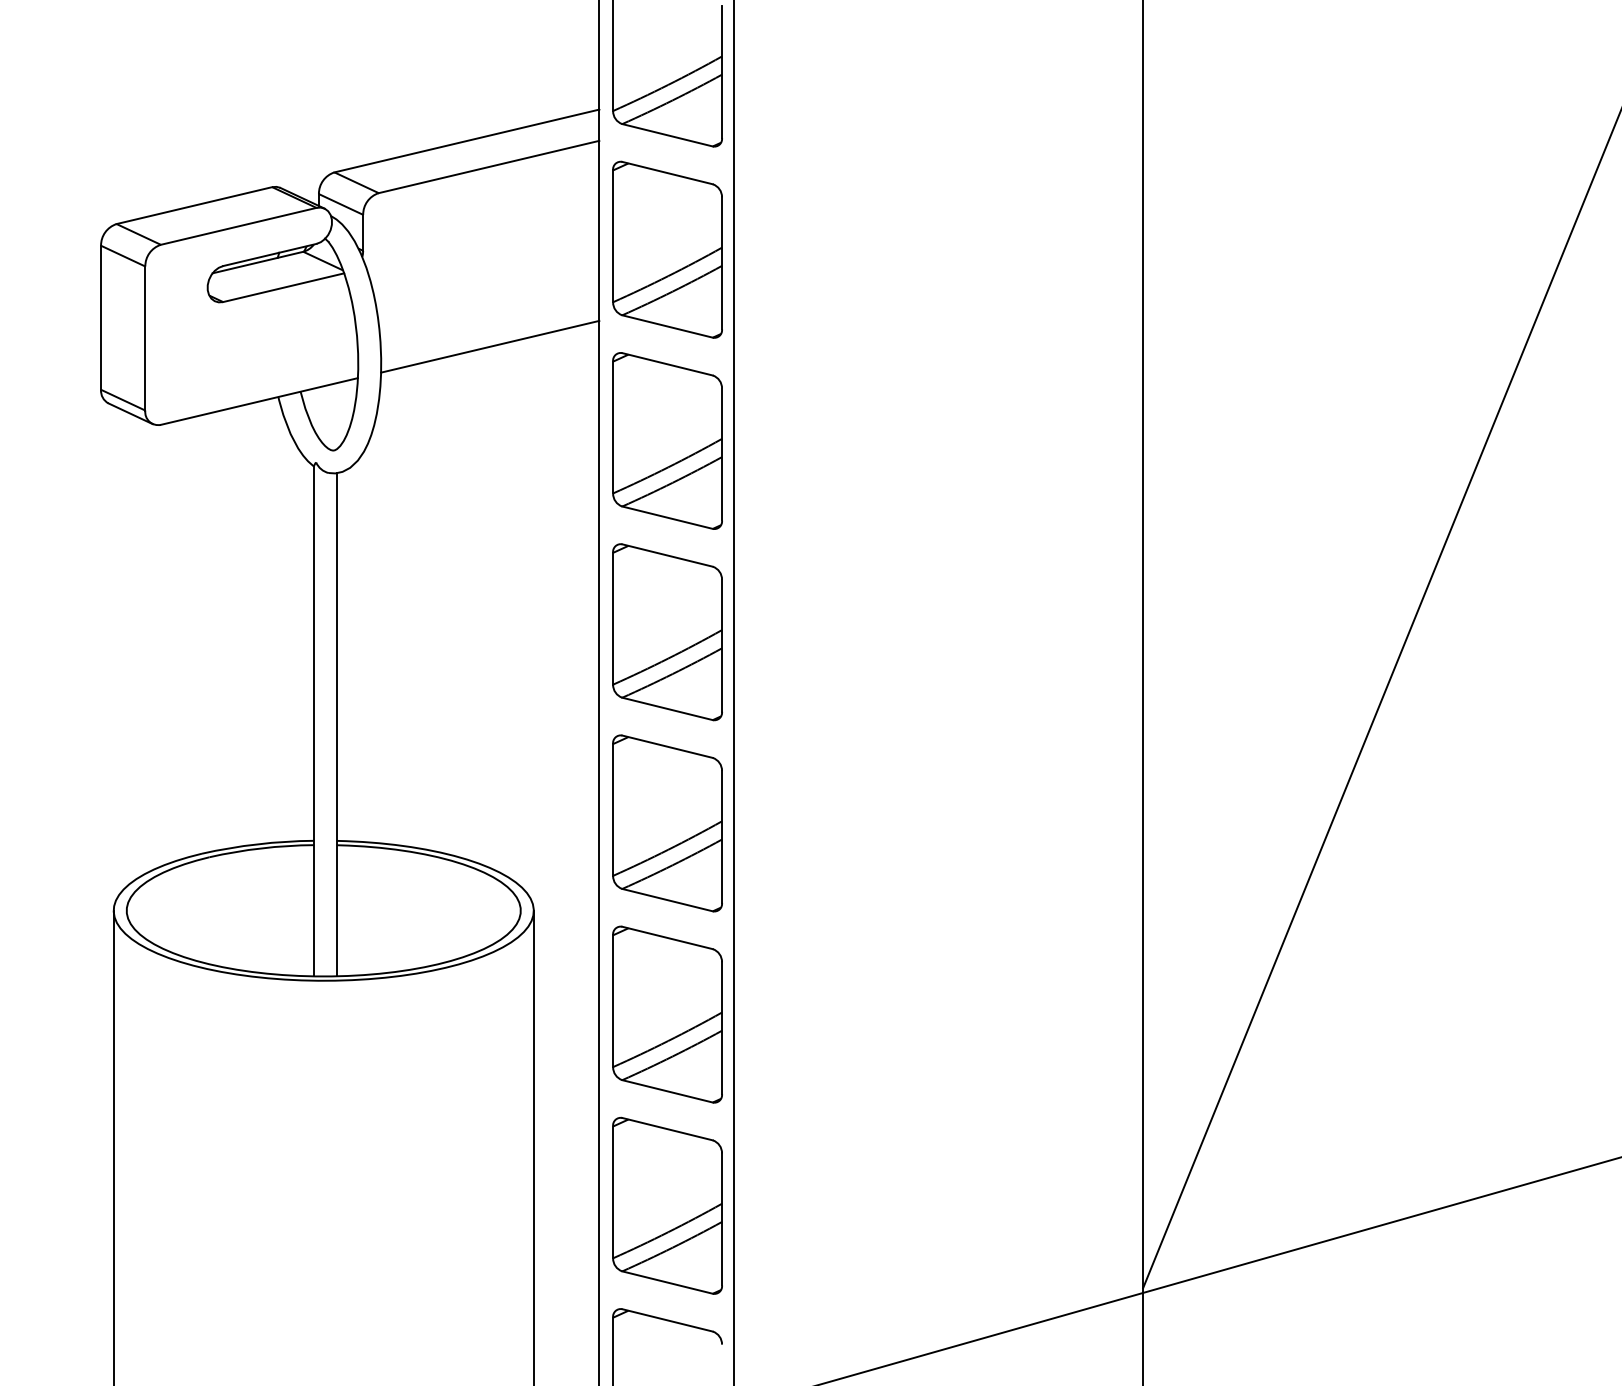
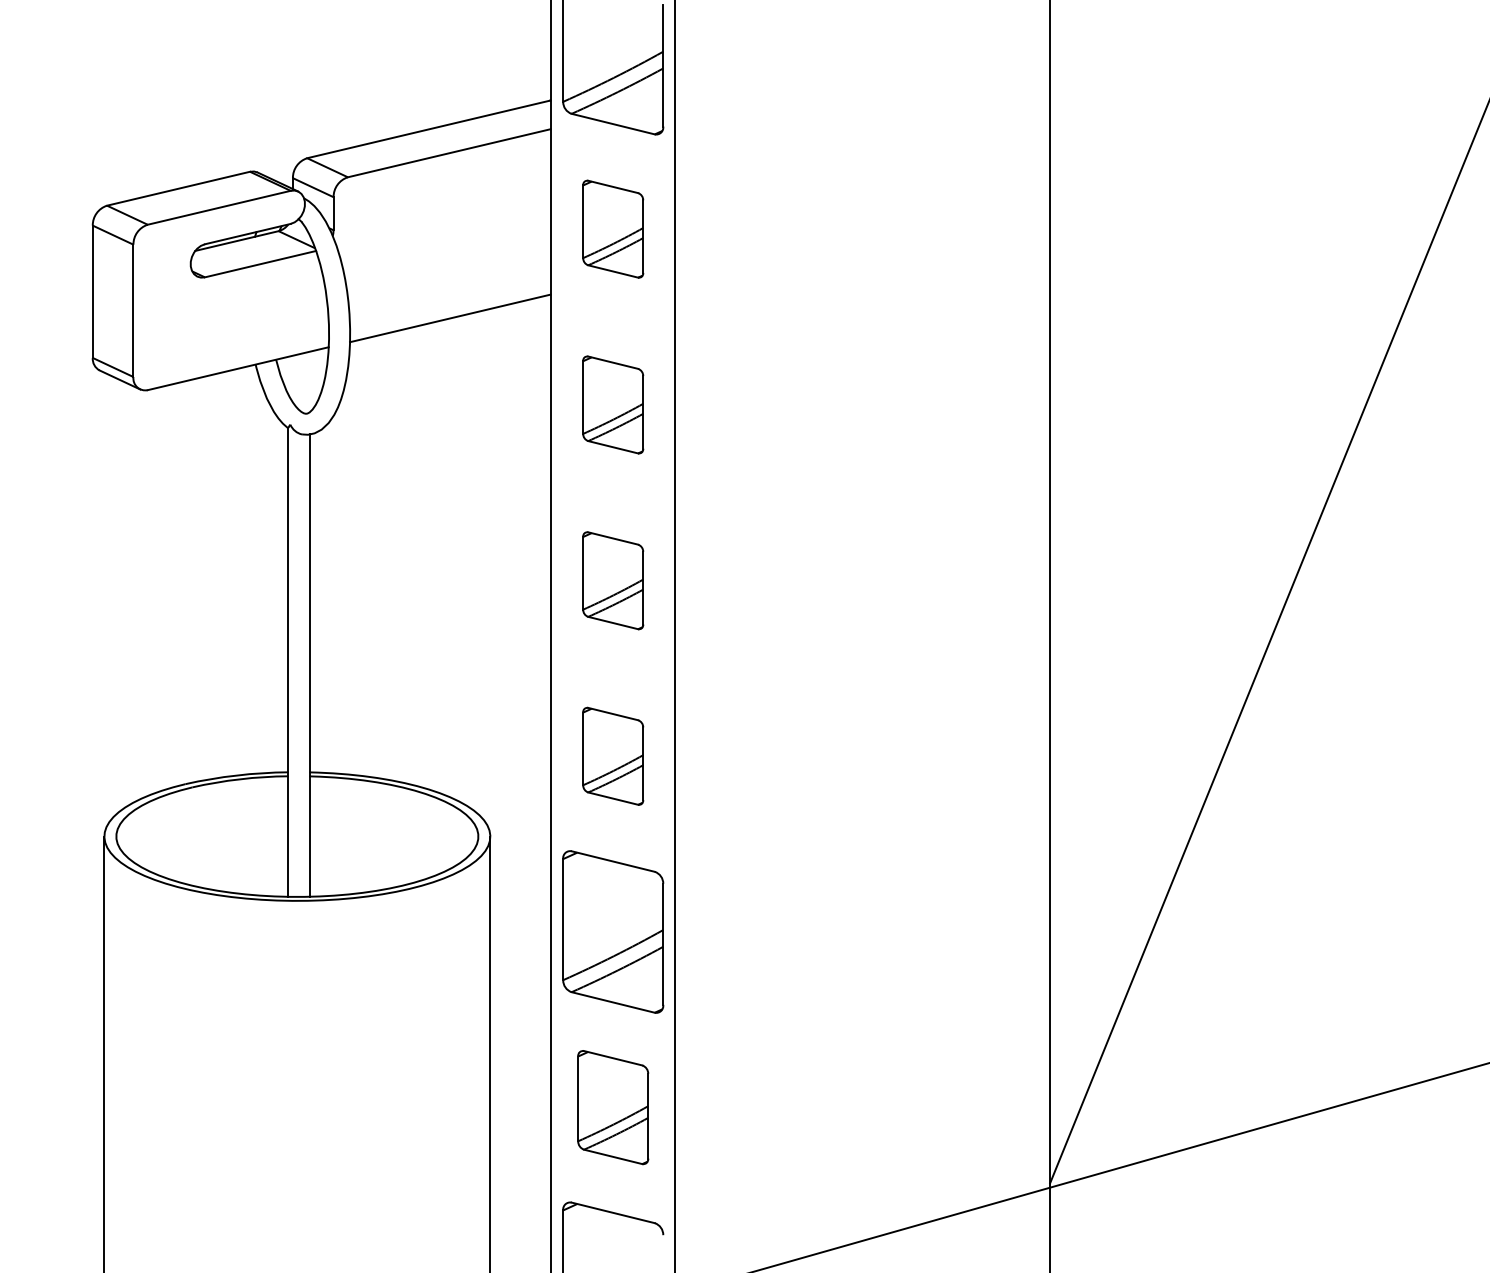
part: (667, 249) -> (613, 229), size x0.6
part: (667, 440) -> (613, 404), size x0.6
part: (667, 632) -> (613, 580), size x0.6
part: (667, 823) -> (613, 756), size x0.6
part: (667, 1205) -> (613, 1107), size x0.7

